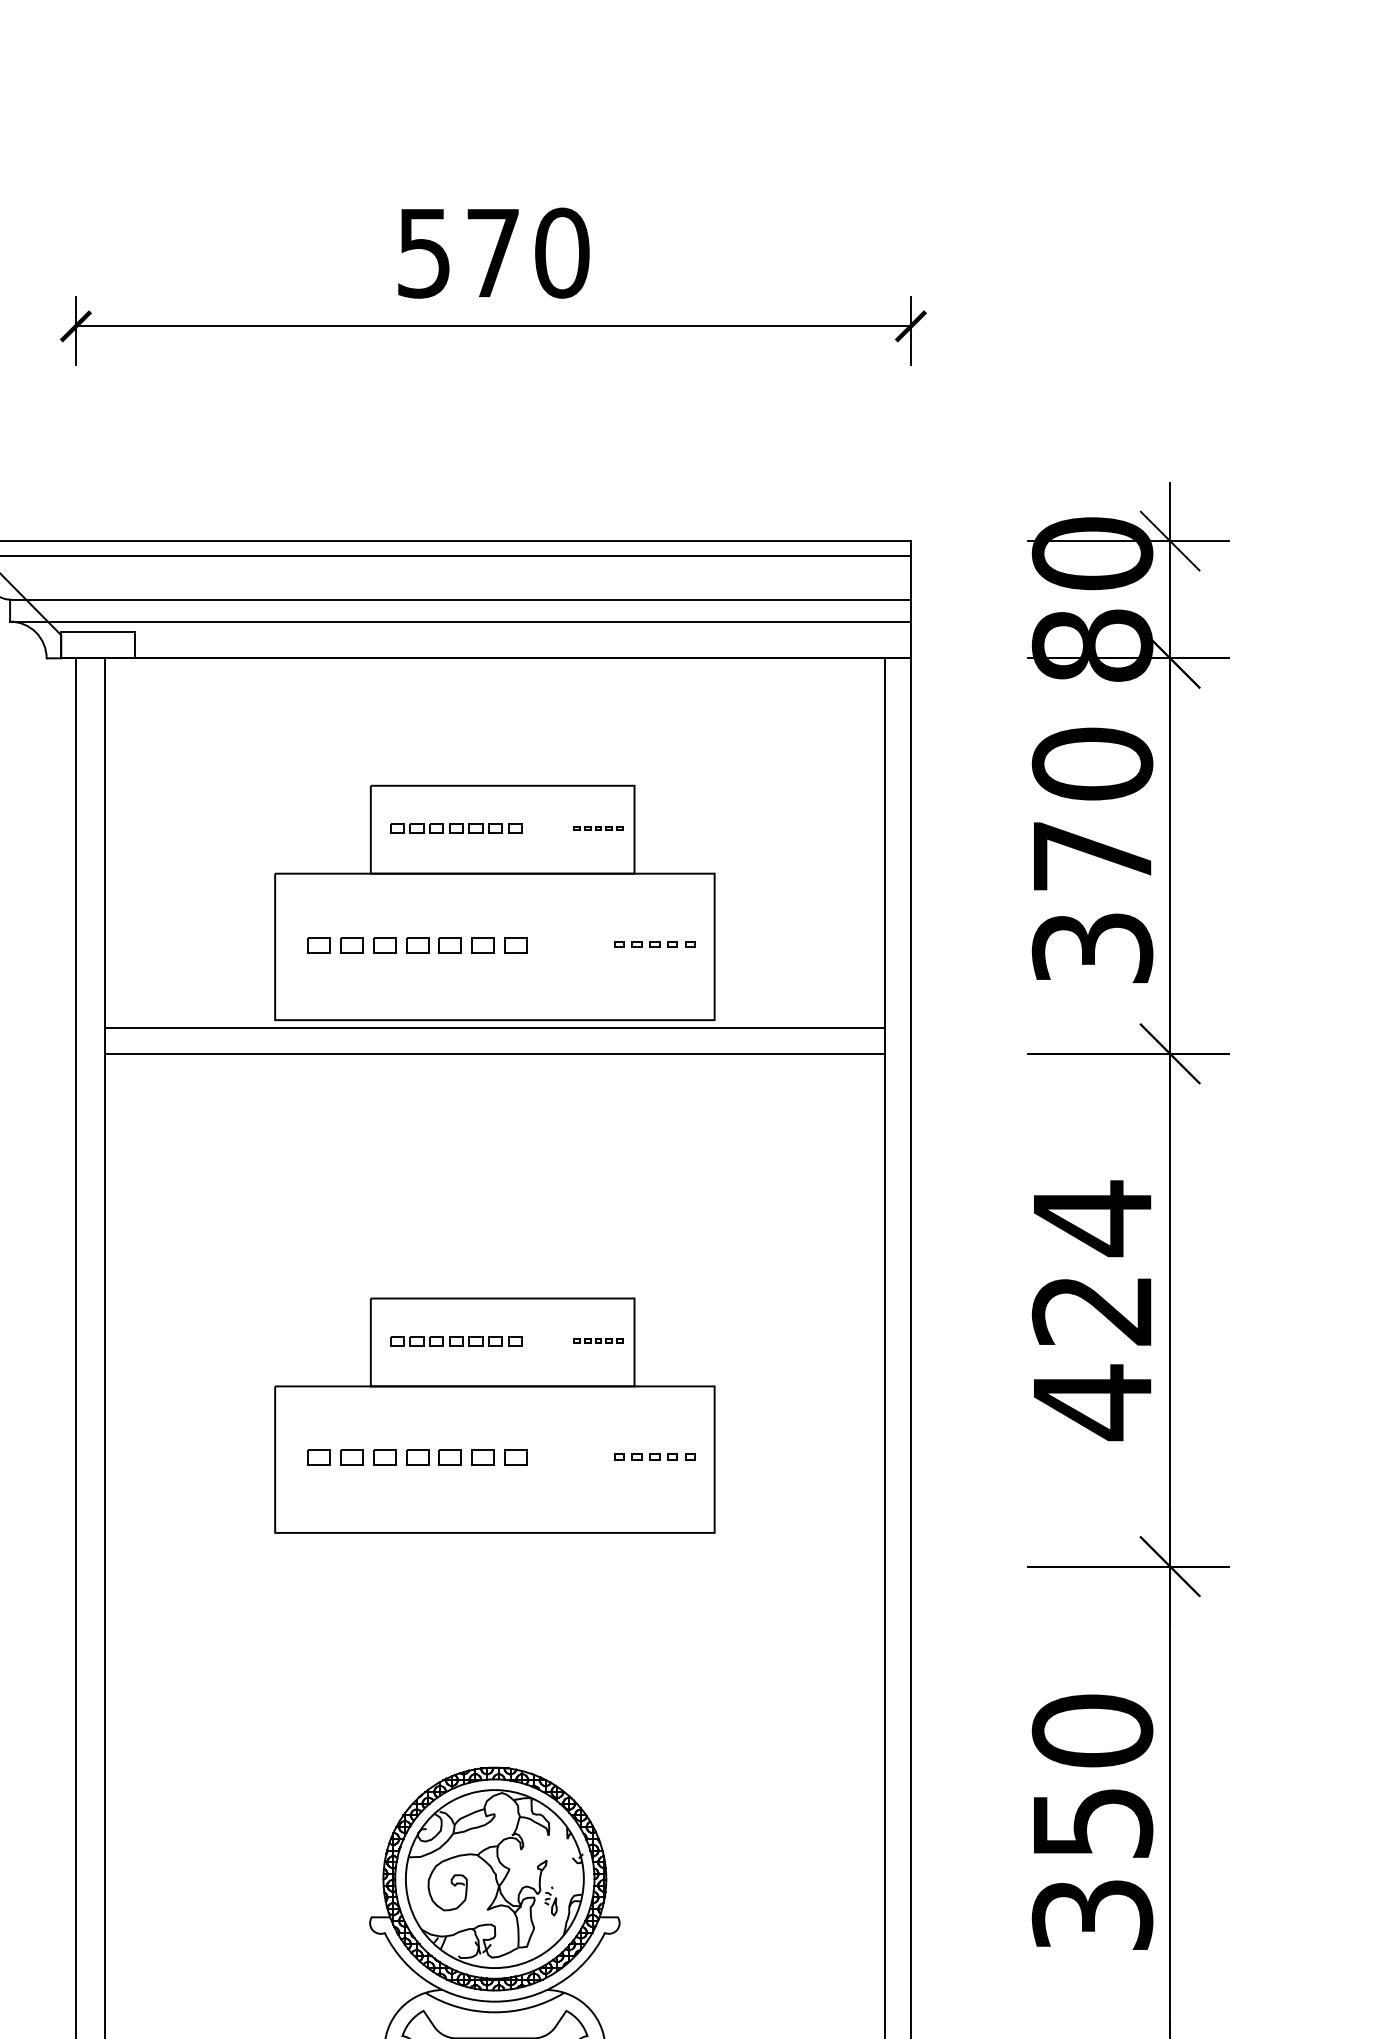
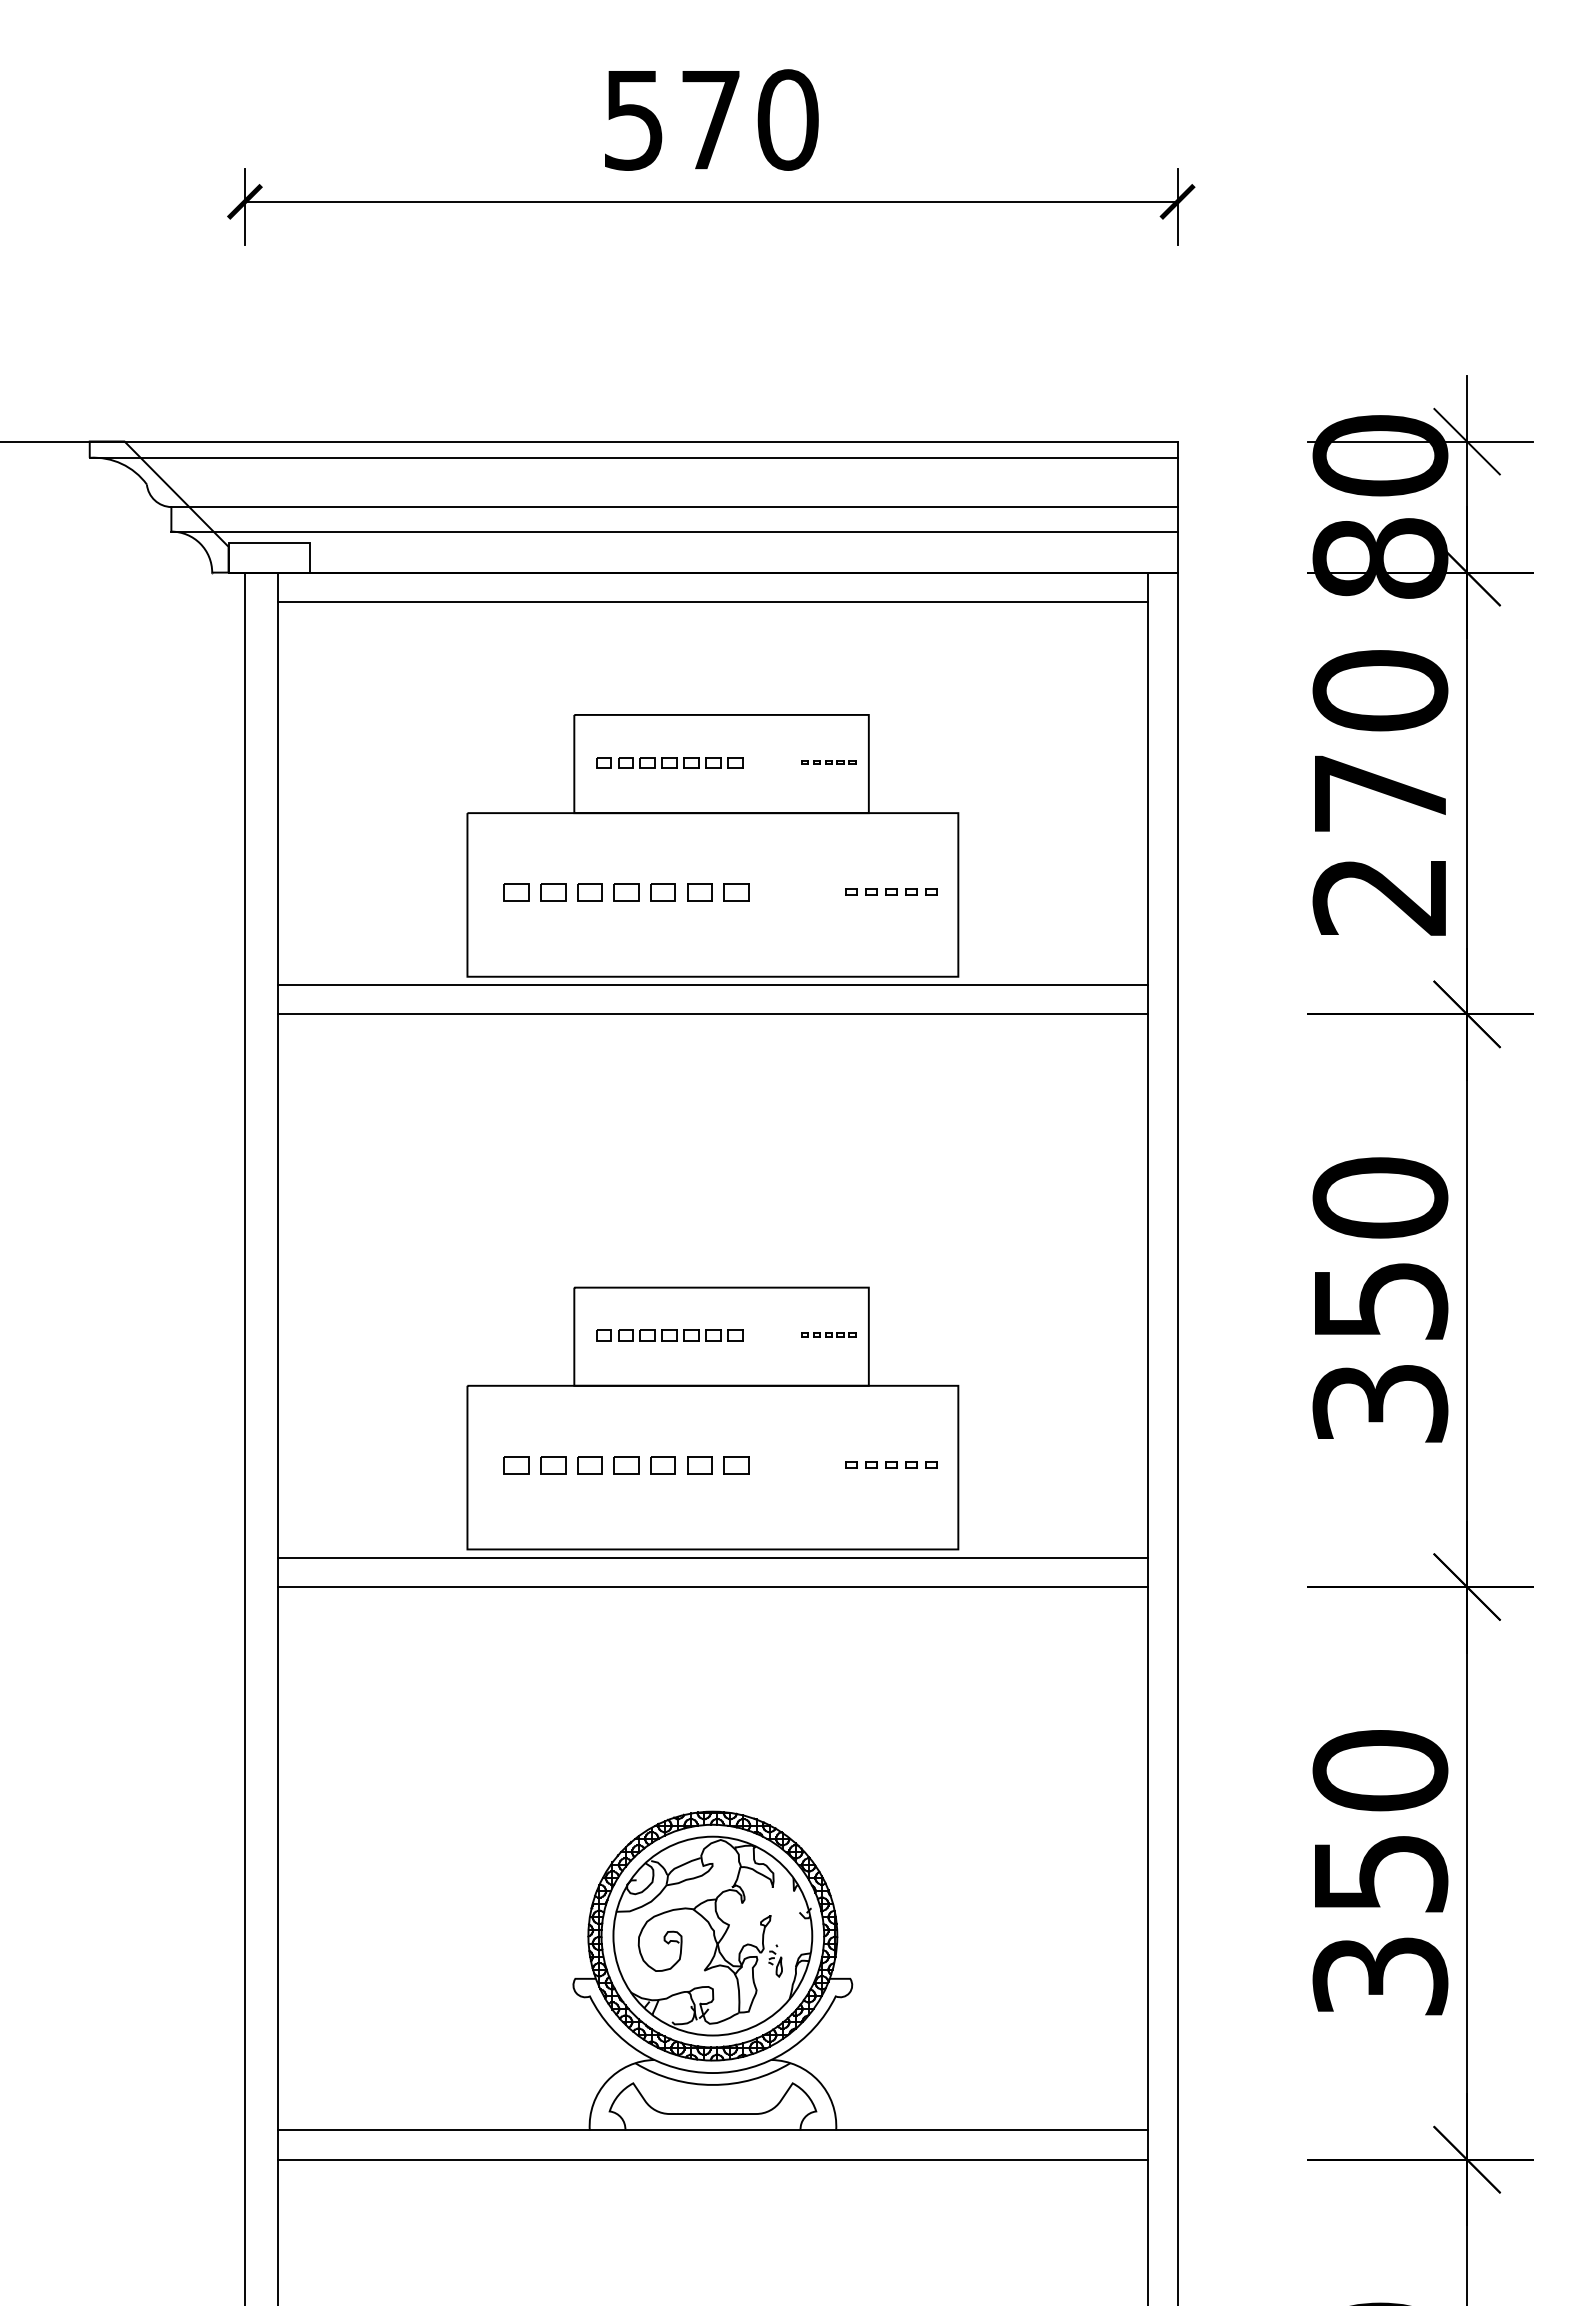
line: (494, 685) -> (712, 602), added
text: (1092, 948) -> (1380, 896), 370 -> 270
text: (1092, 1310) -> (1380, 1300), 424 -> 350
line: (494, 1540) -> (712, 1557), added
line: (494, 1566) -> (712, 1587), added

